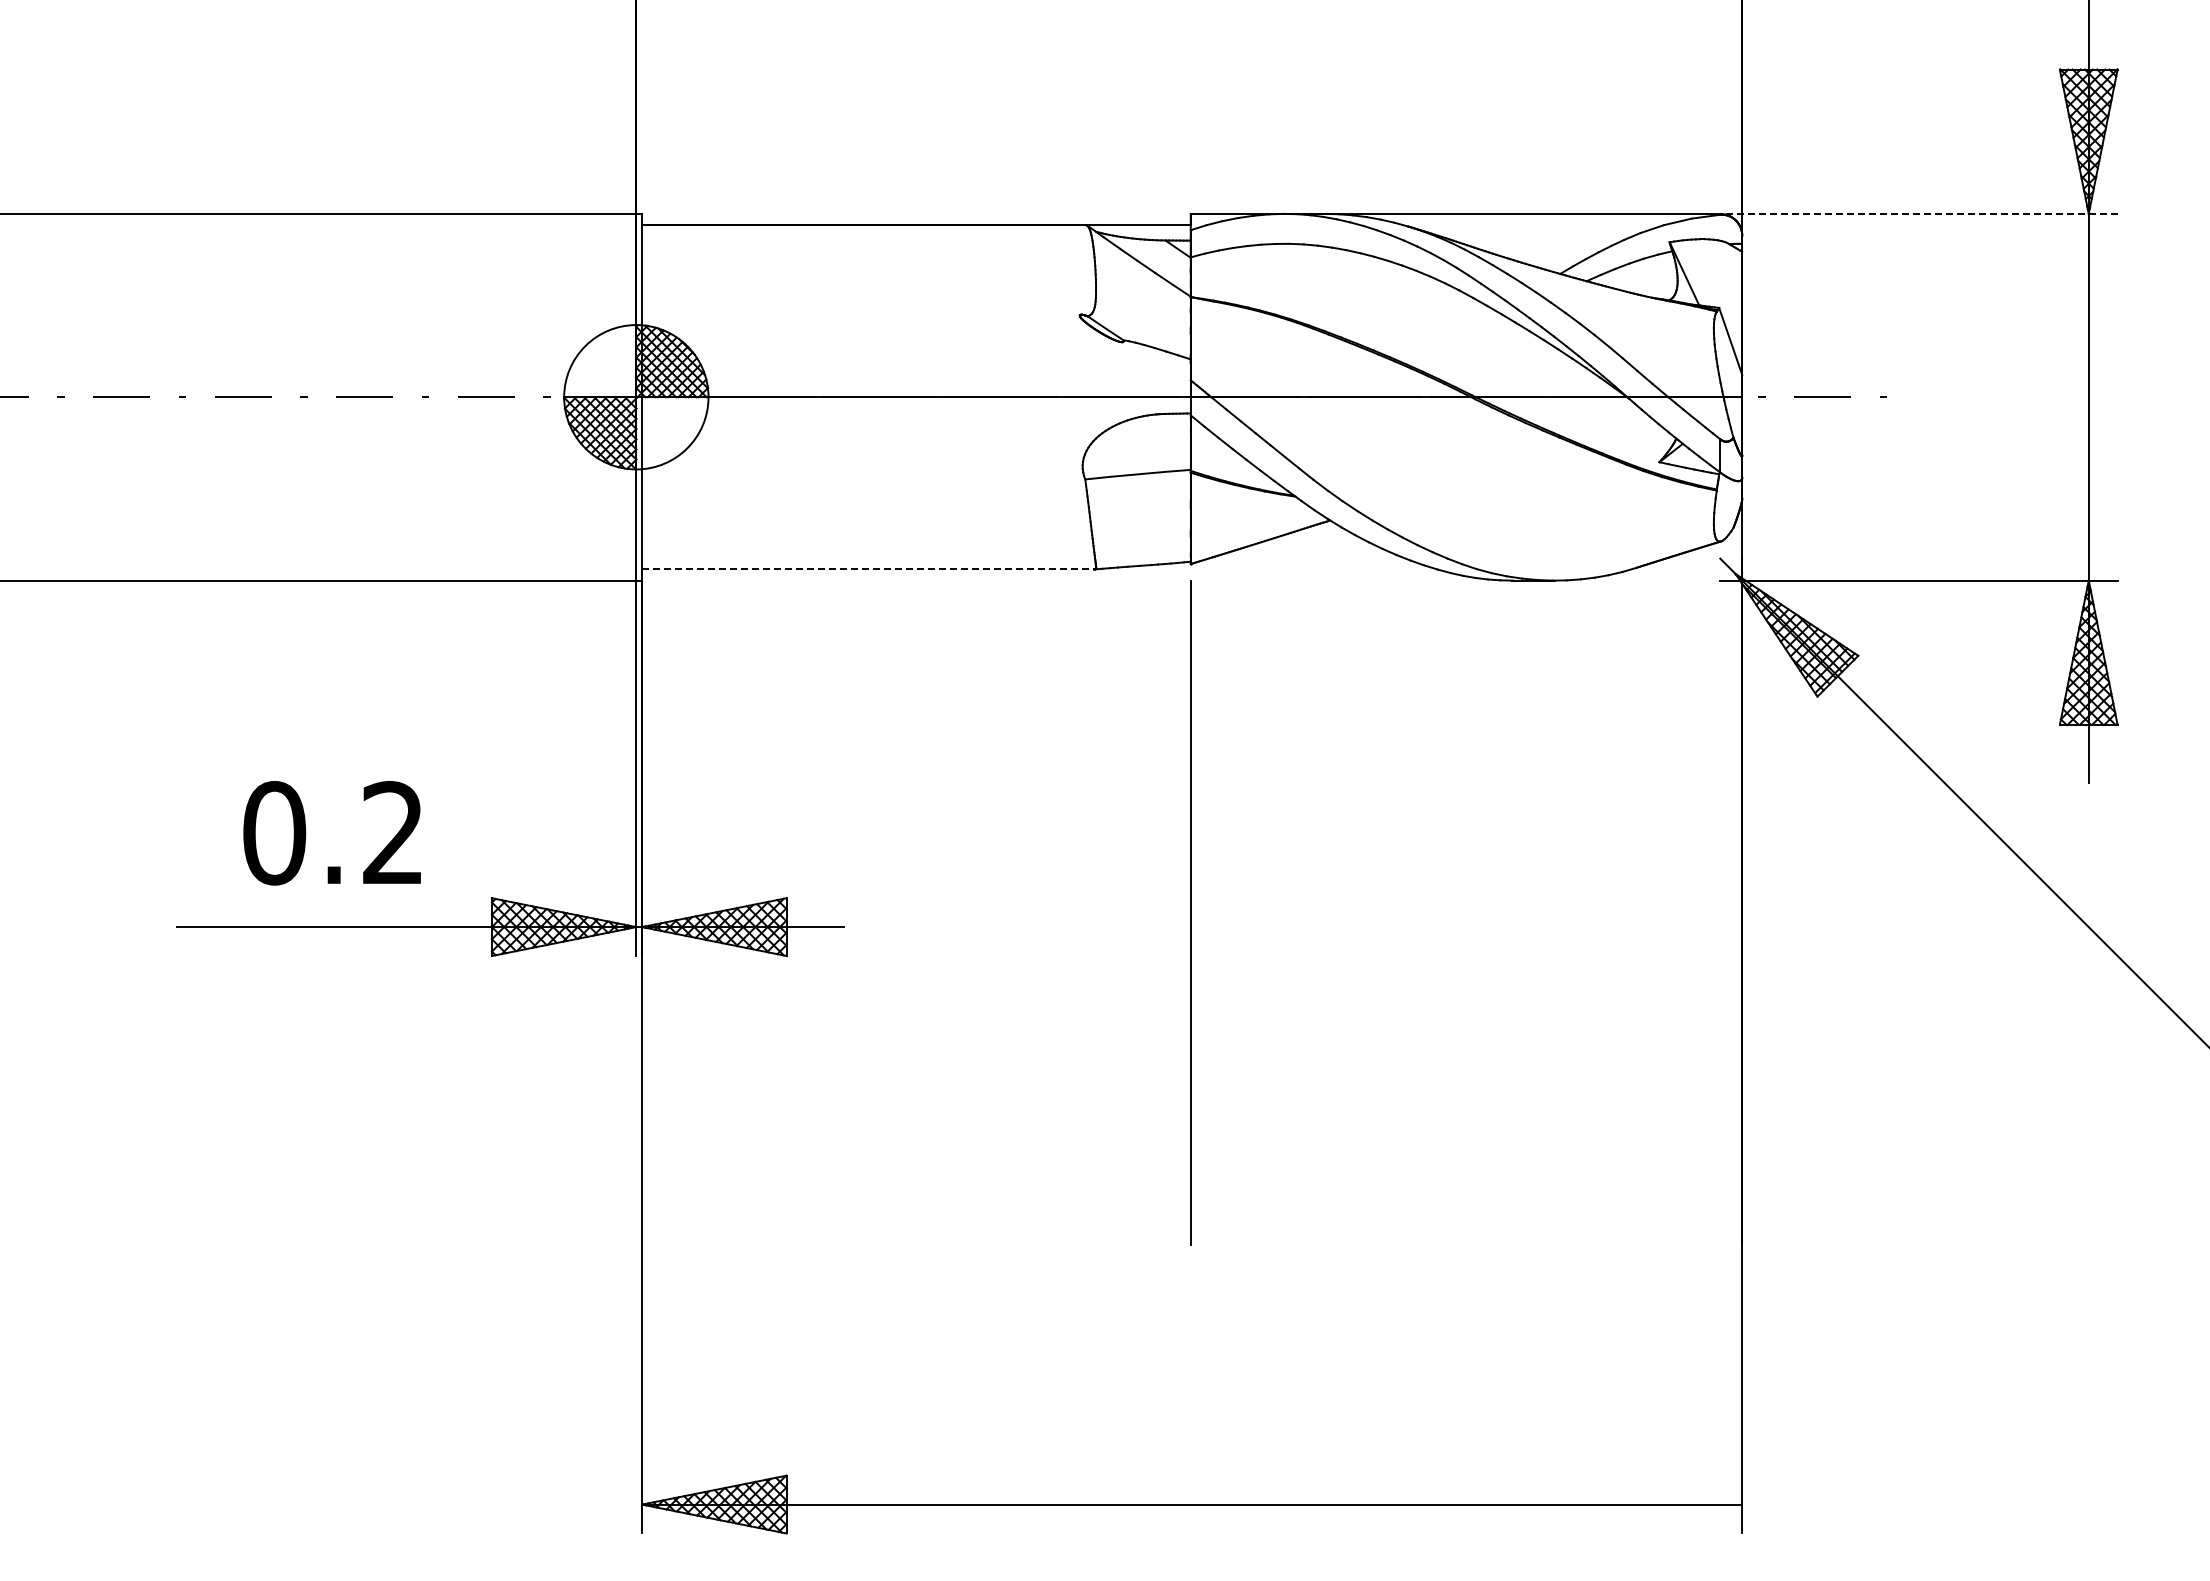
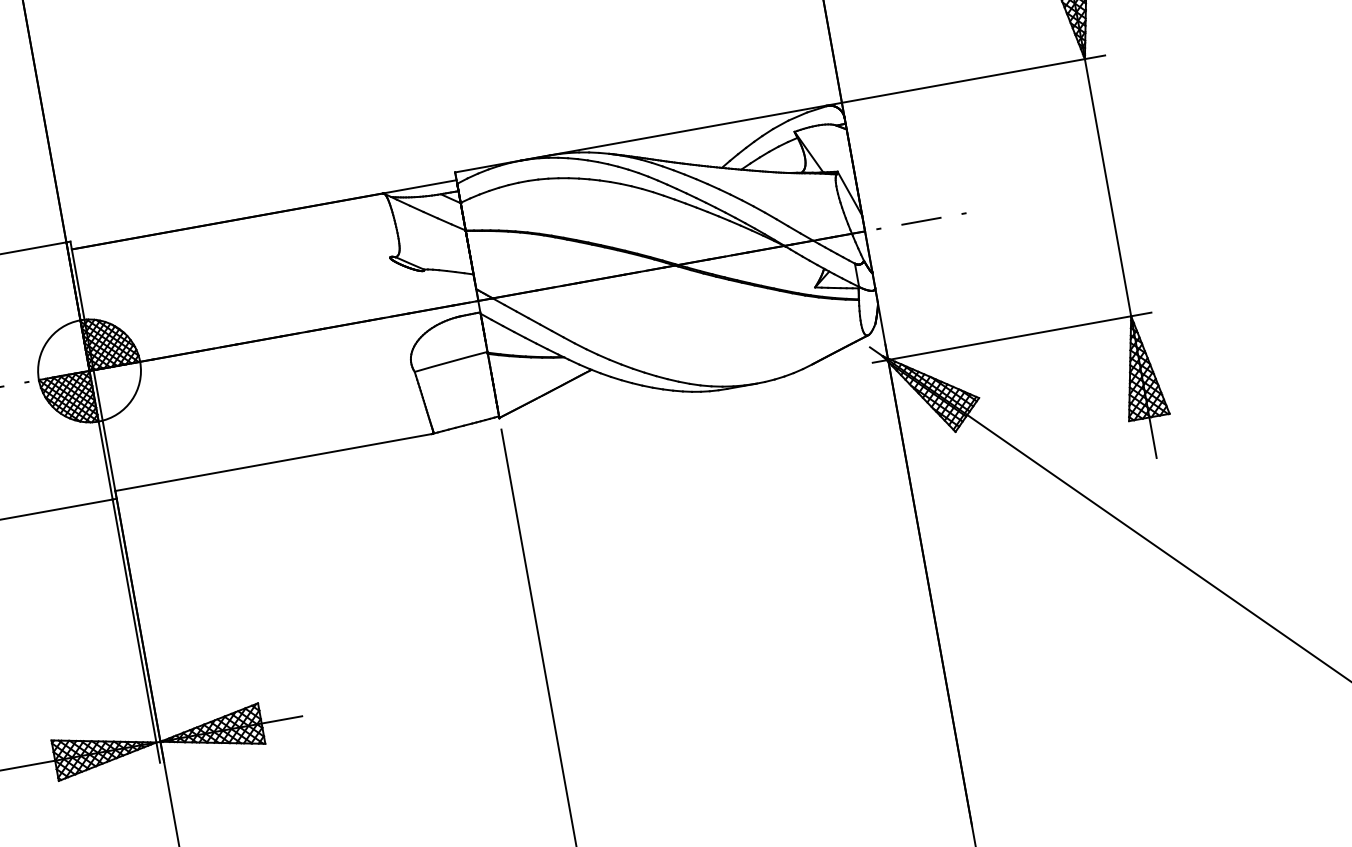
line: (1918, 213) -> (965, 80), dashed -> solid
line: (867, 569) -> (273, 462), dashed -> solid

